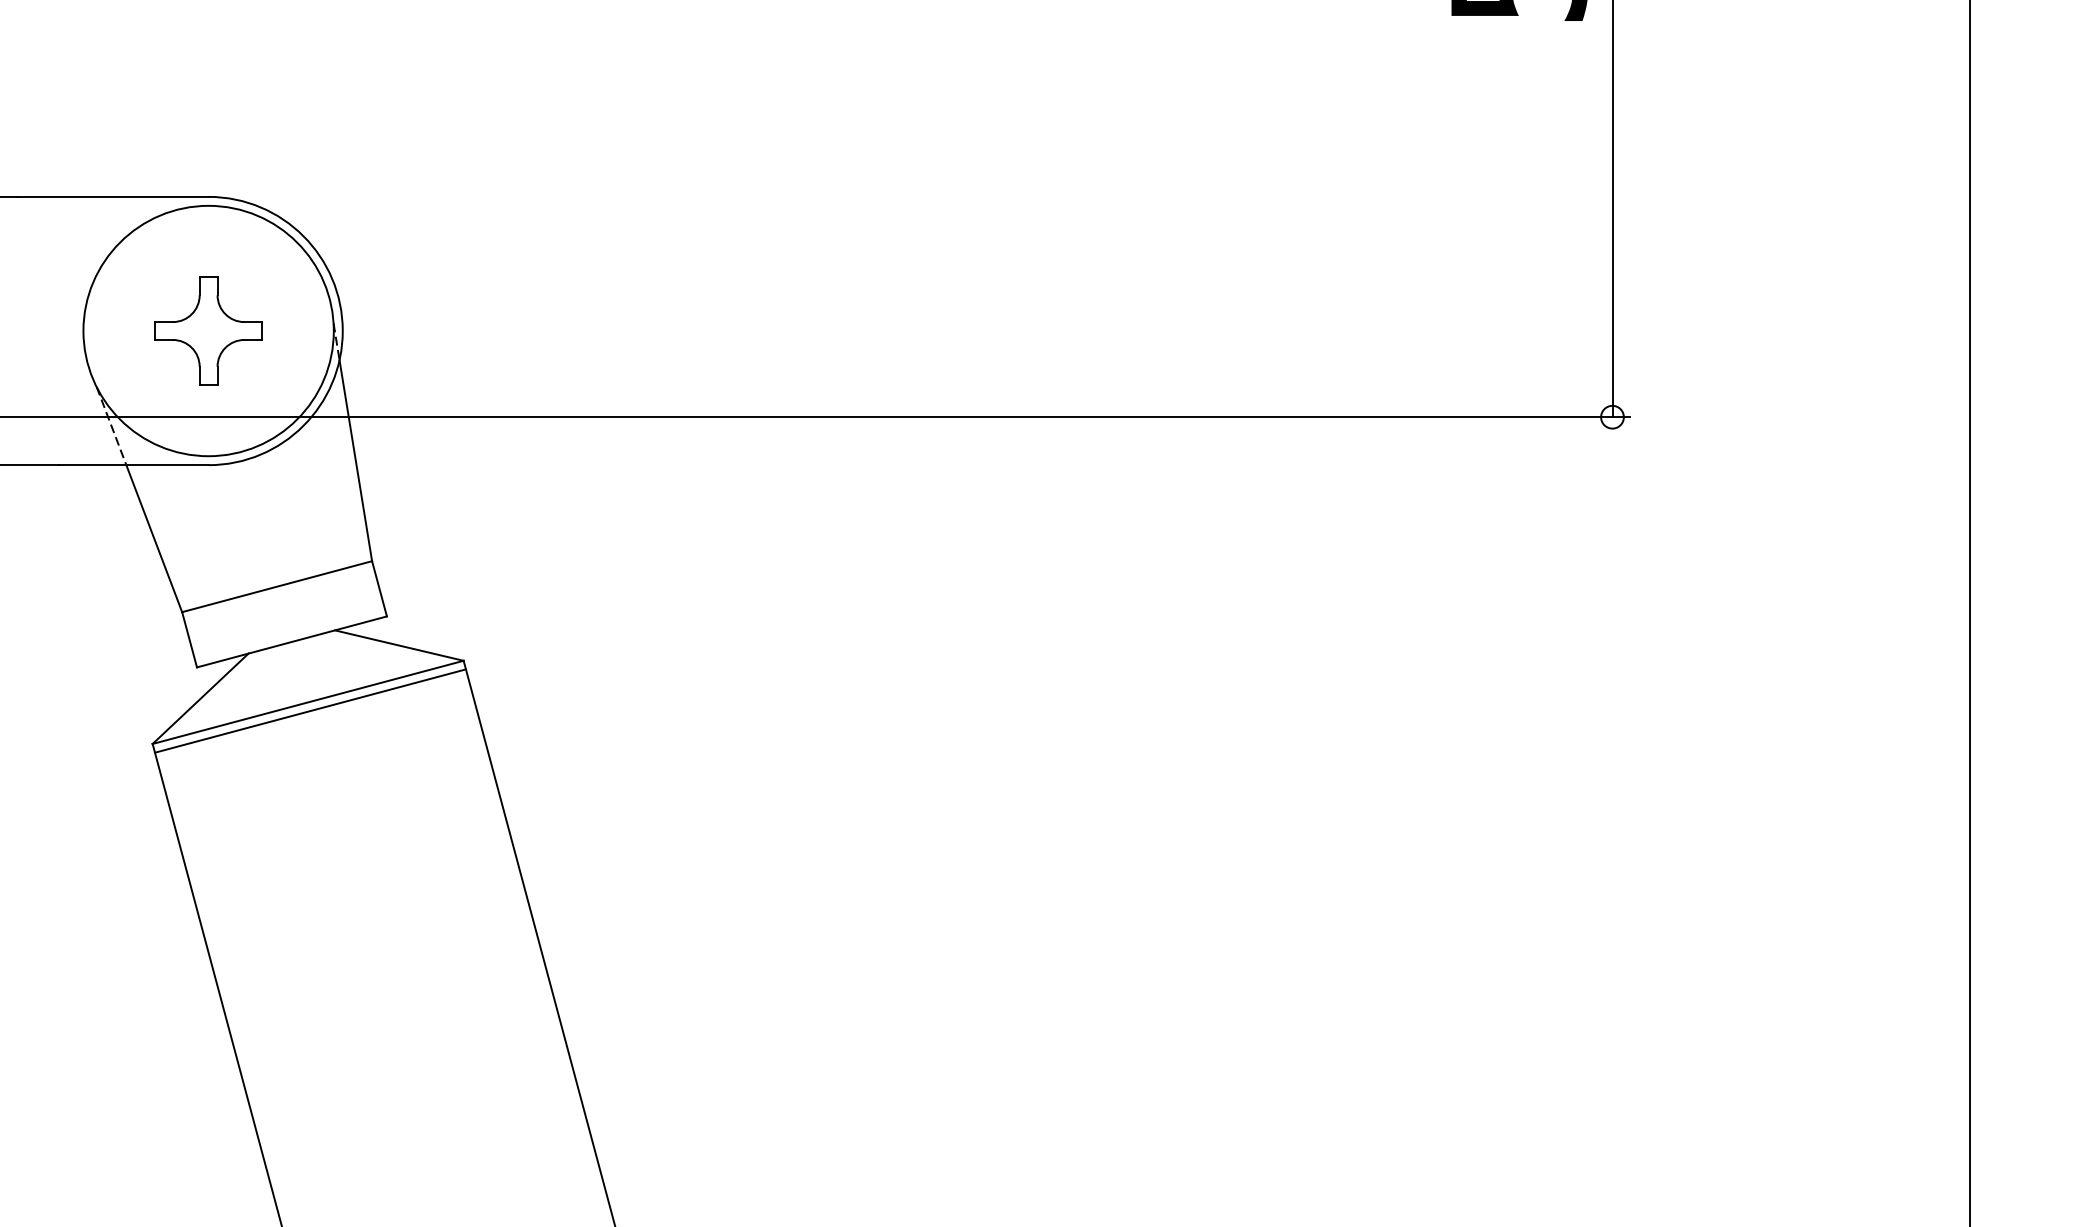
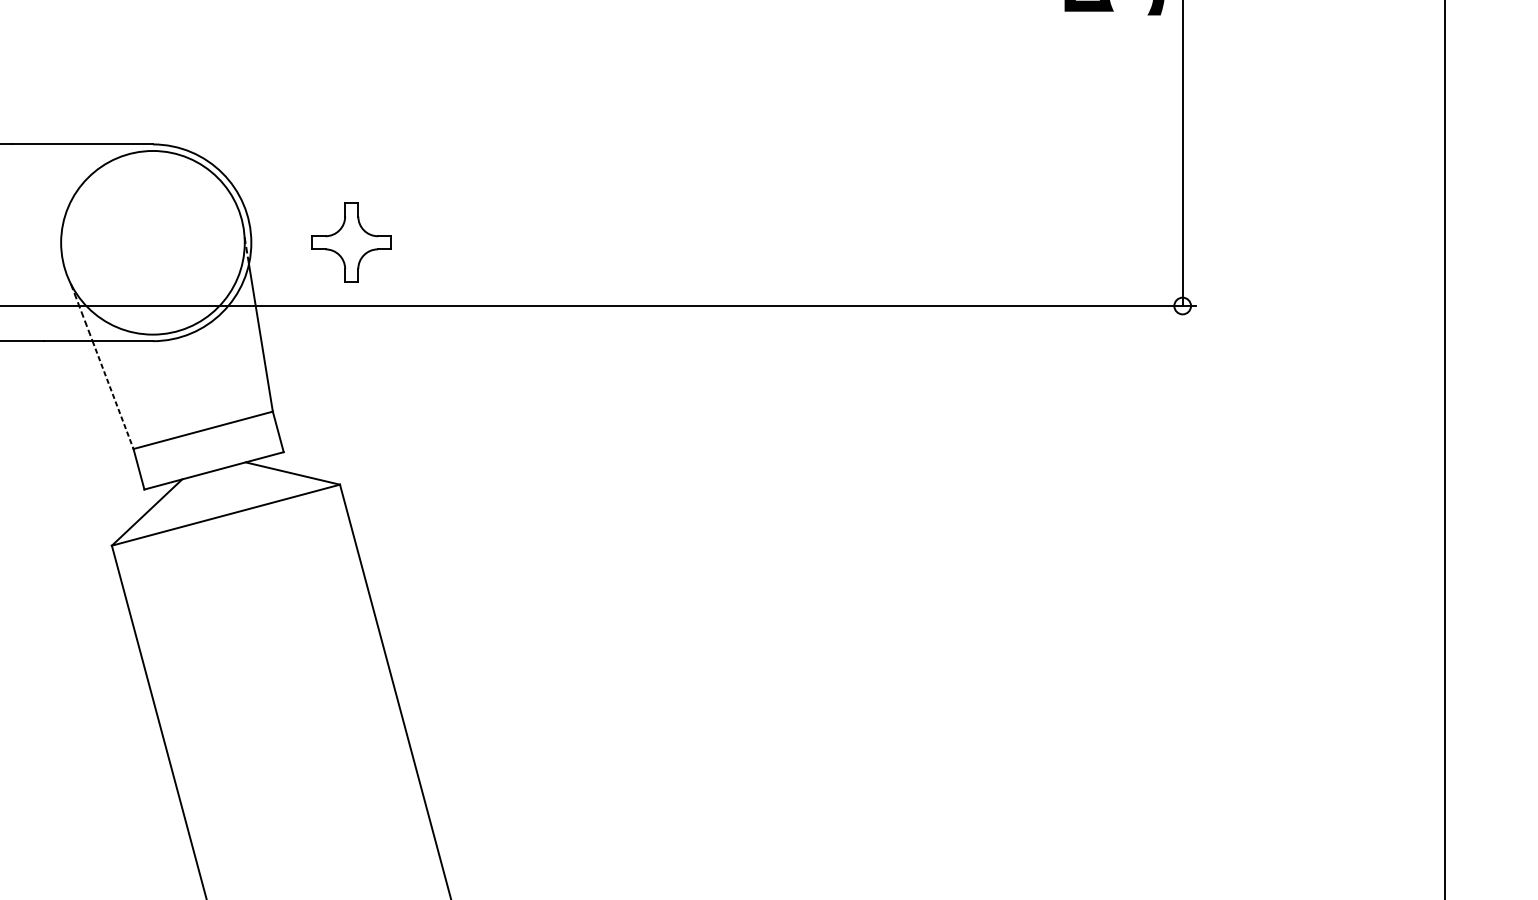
part: (208, 330) -> (351, 242), moved
line: (154, 538) -> (113, 394), solid -> dashed
line: (309, 710) -> (226, 521), removed

